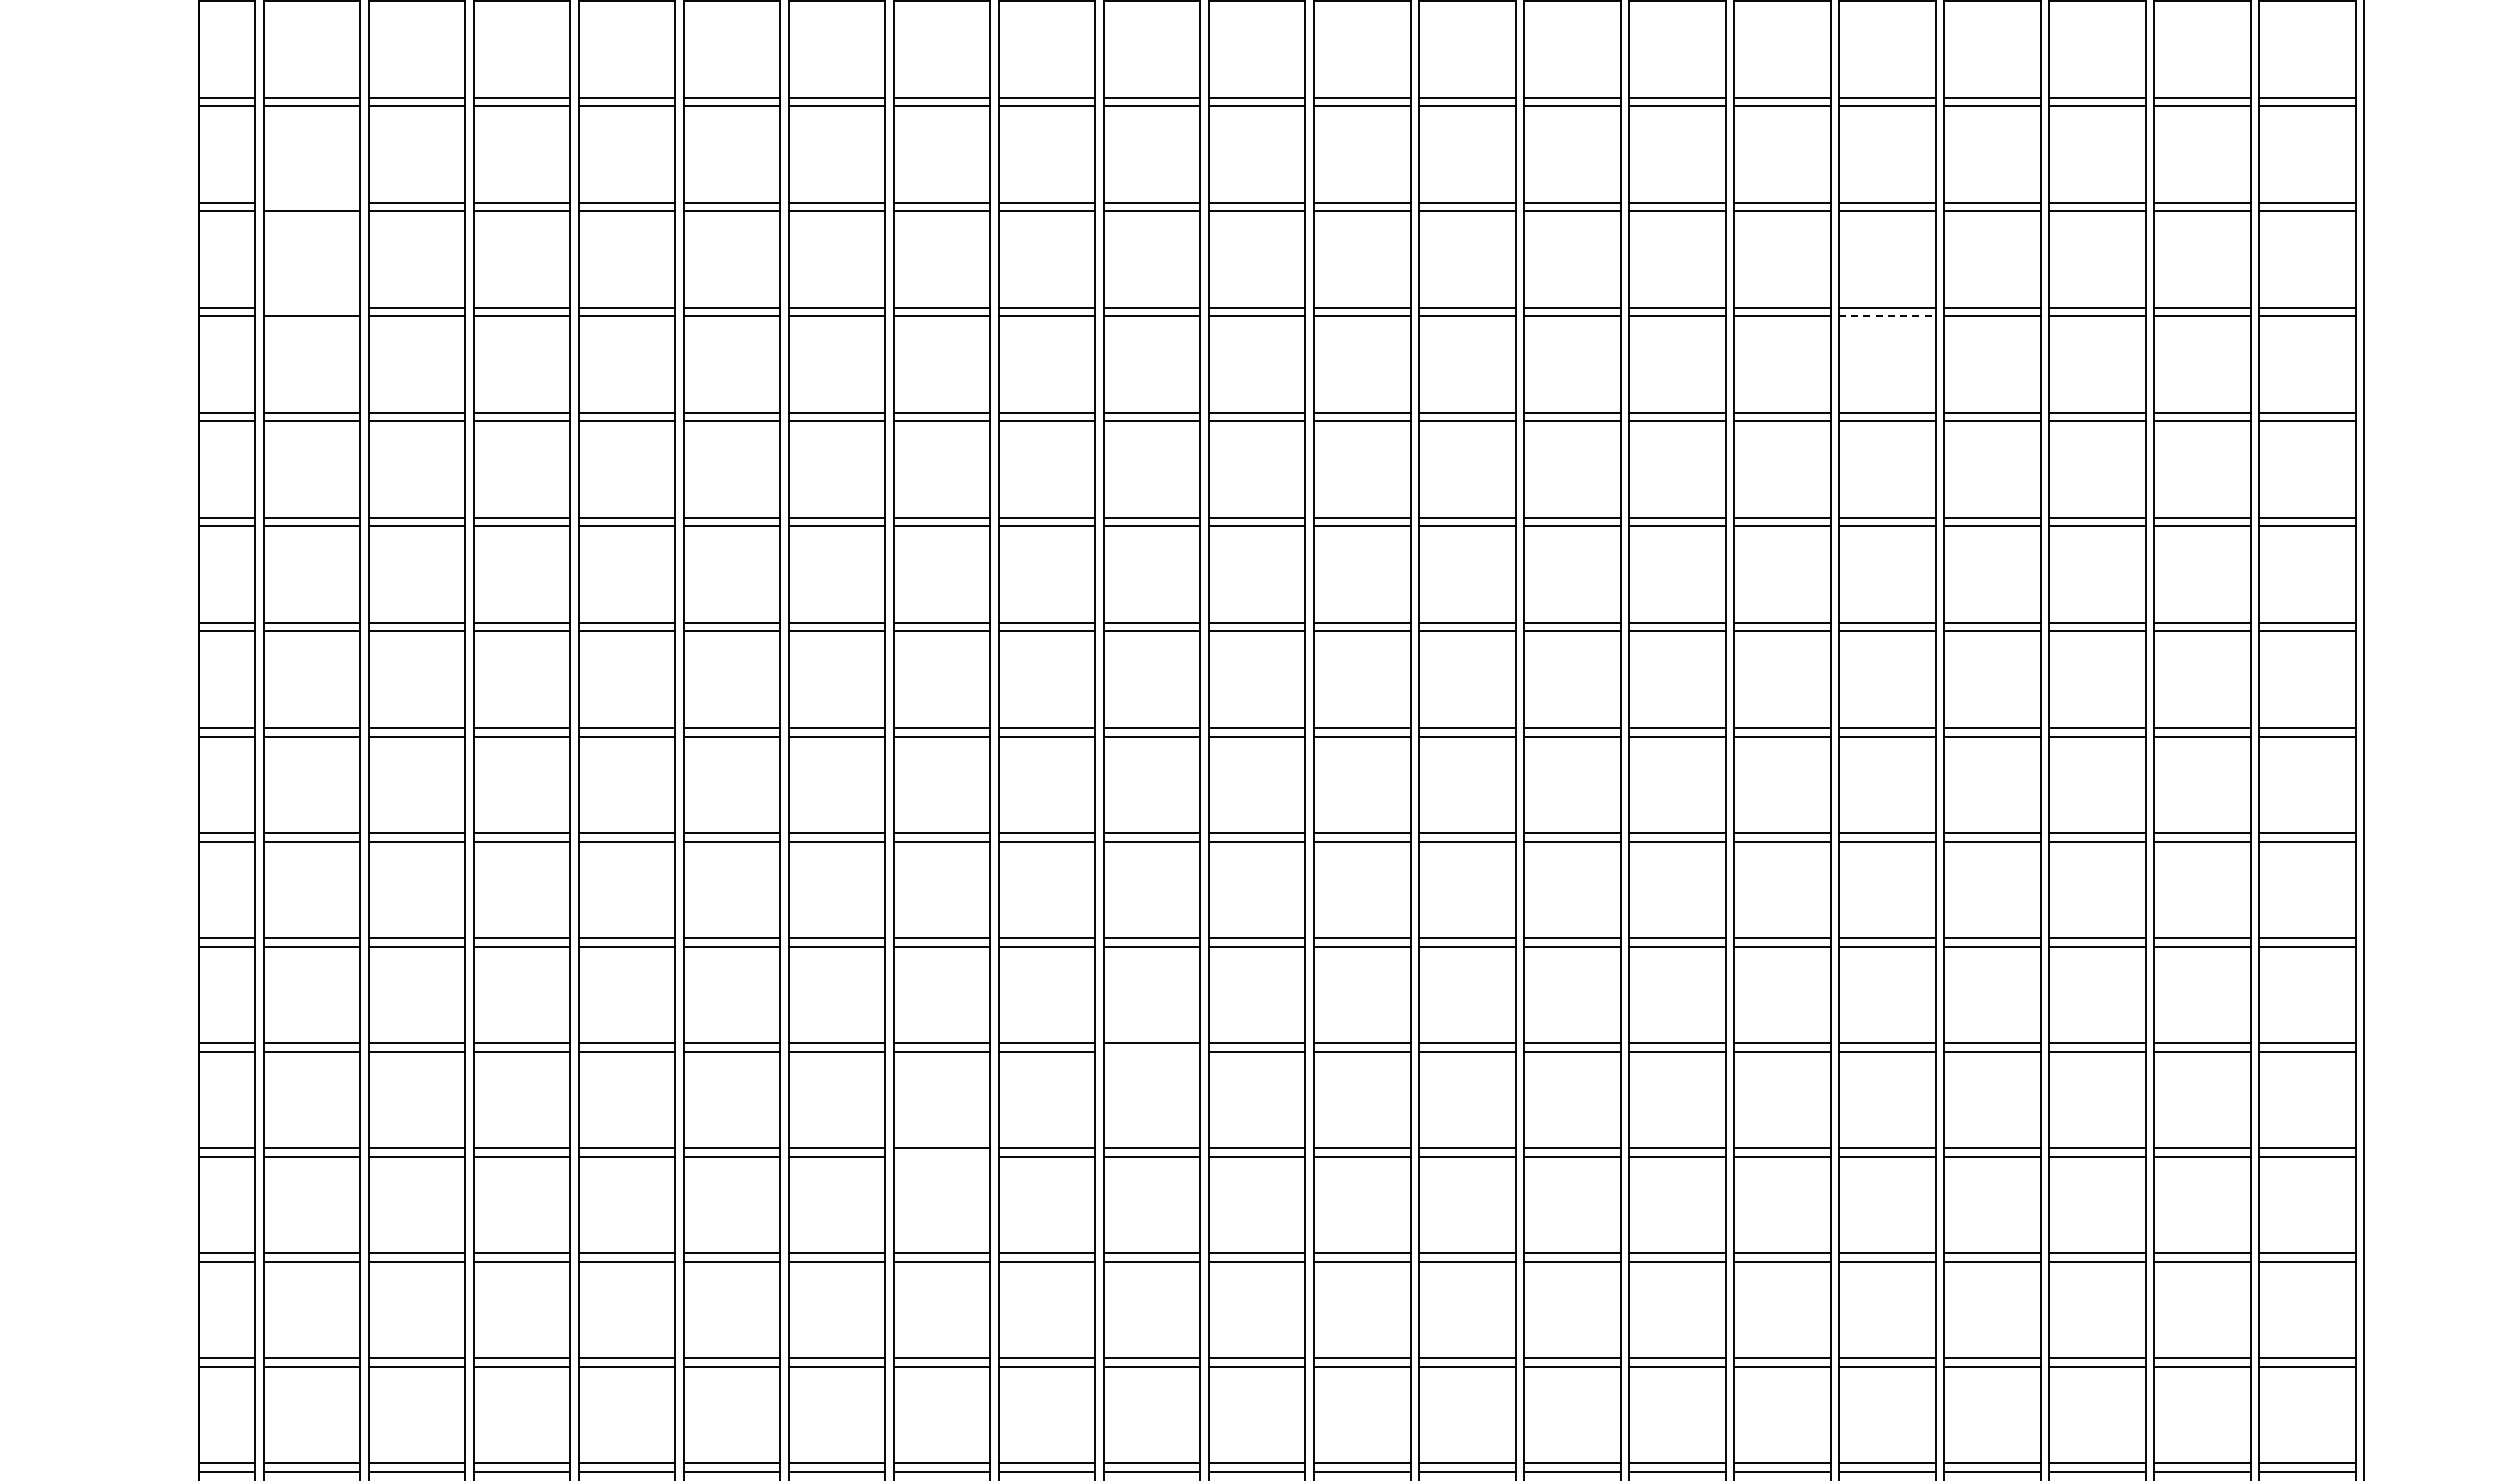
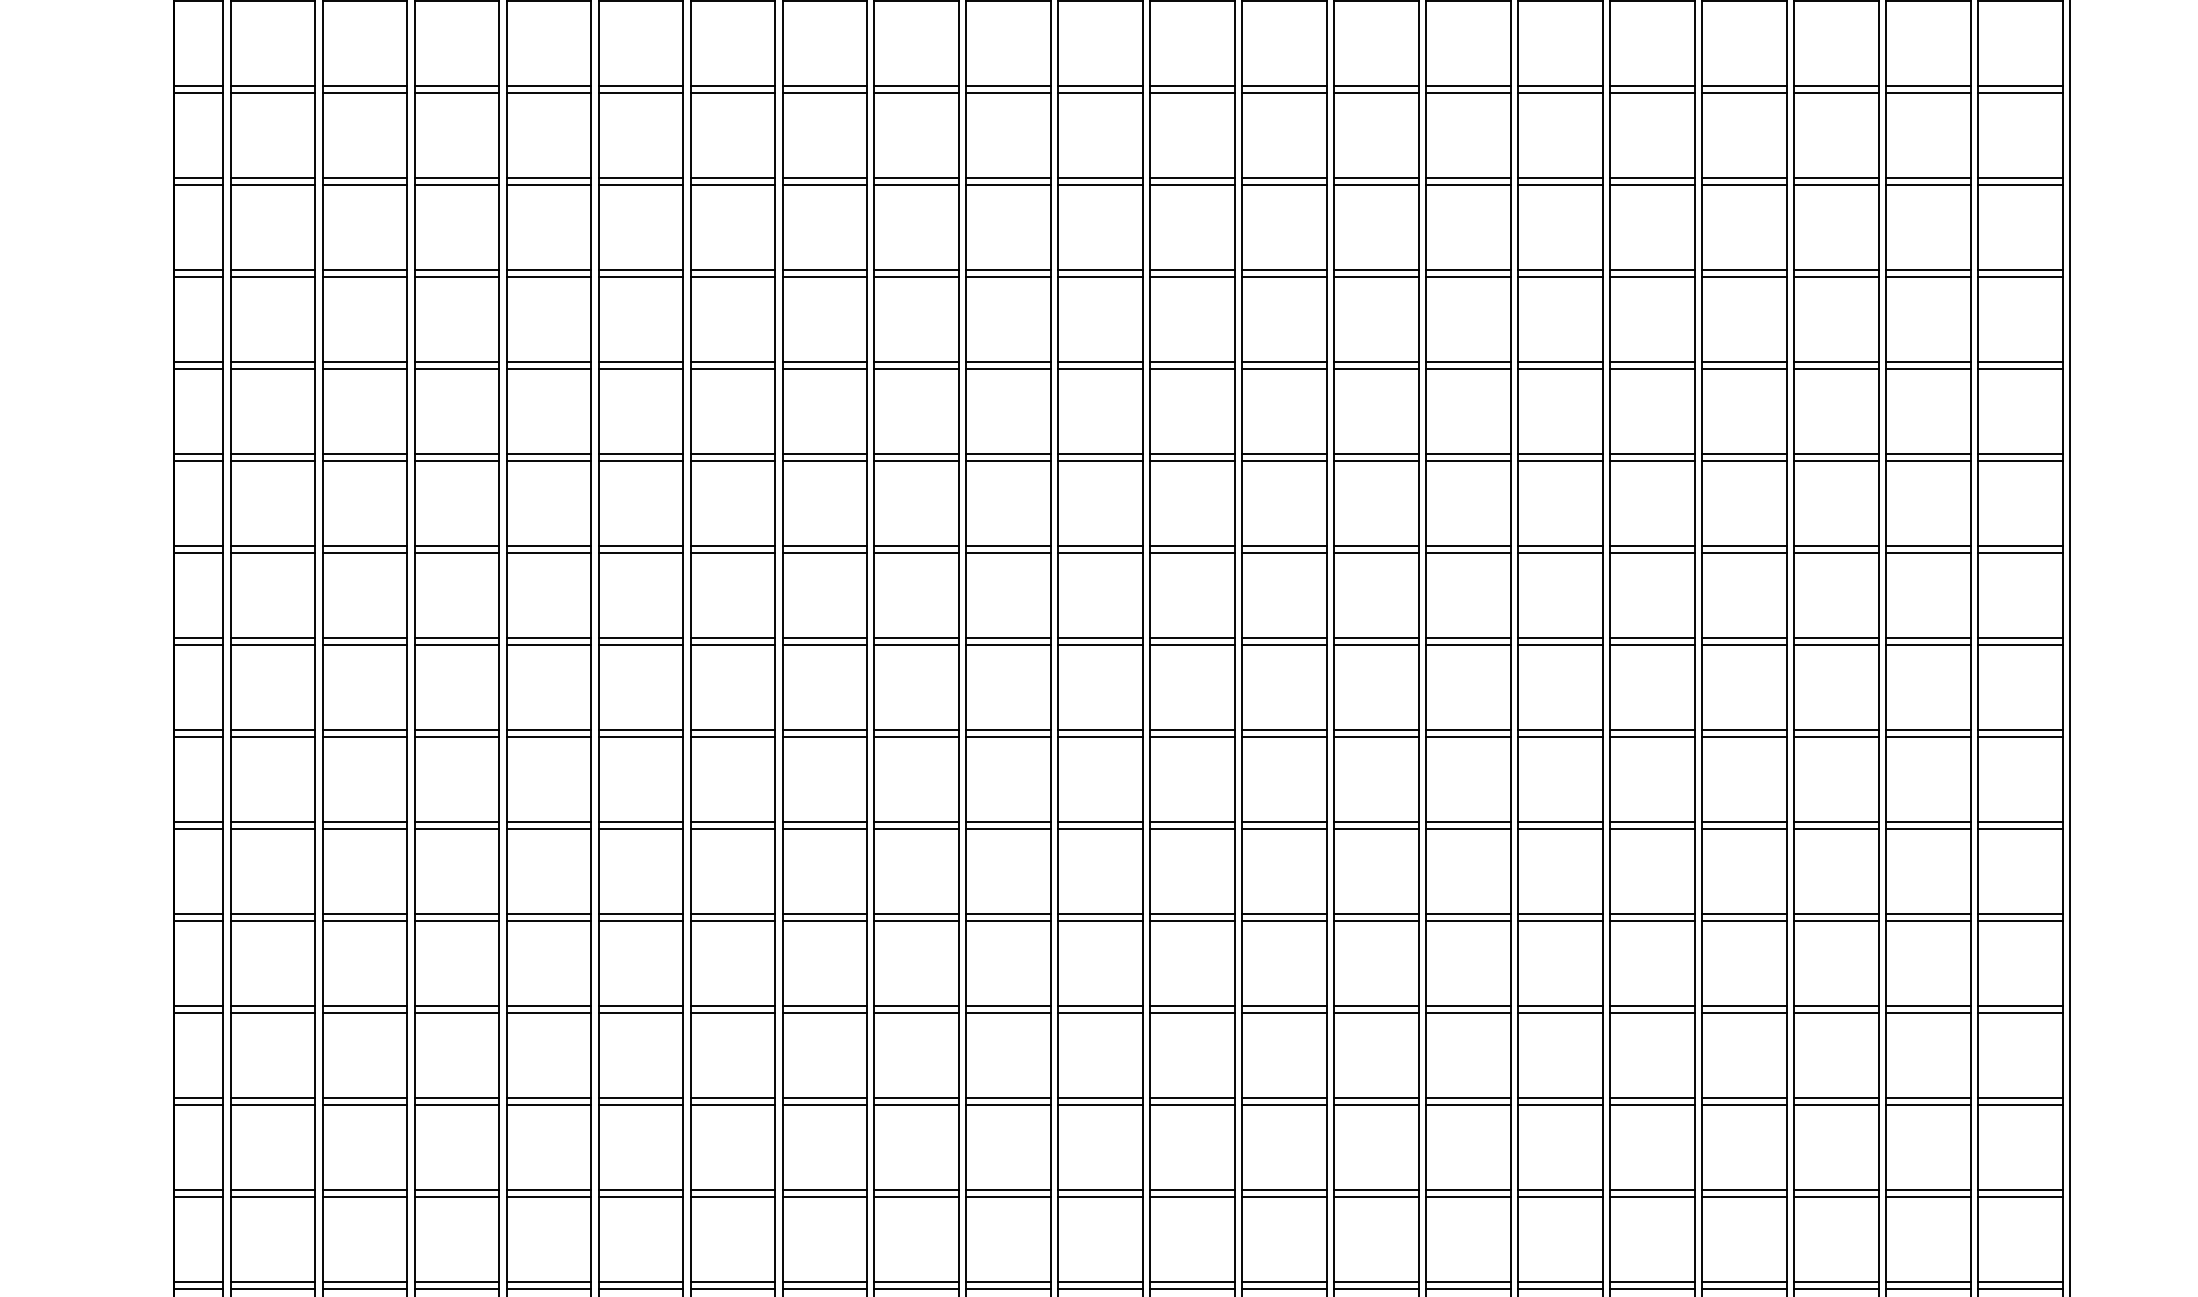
line: (311, 203) -> (272, 178), added
line: (311, 308) -> (272, 270), added
line: (1887, 316) -> (1652, 277), dashed -> solid
line: (1151, 1051) -> (1008, 920), added
line: (941, 1156) -> (824, 1012), added

